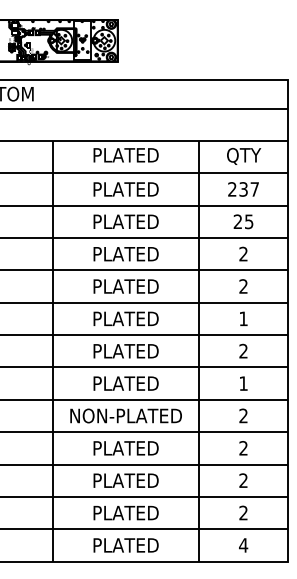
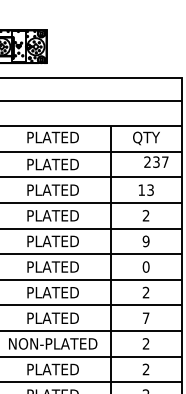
text: (243, 189) -> (156, 162), moved
text: (243, 221) -> (146, 189), 25 -> 13
text: (243, 286) -> (146, 241), 2 -> 9
text: (243, 318) -> (146, 266), 1 -> 0
text: (243, 383) -> (146, 318), 1 -> 7

